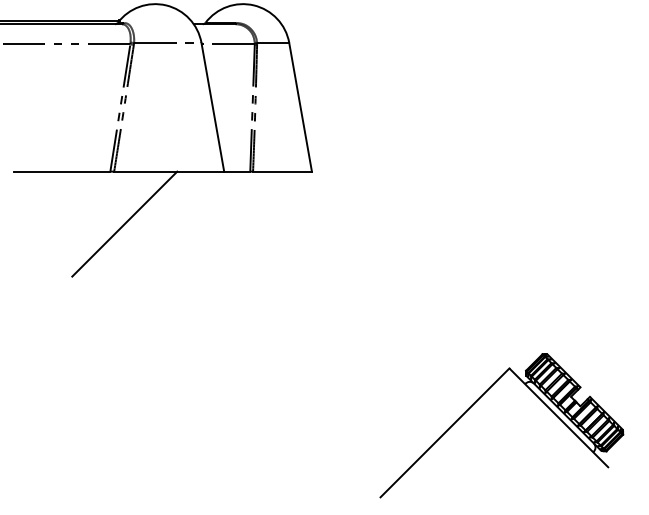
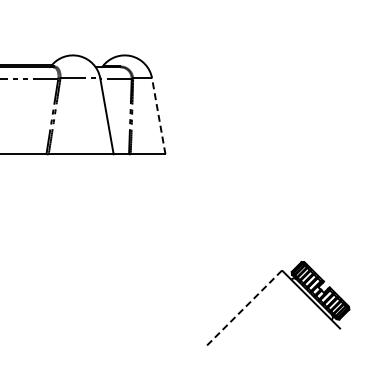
line: (300, 107) -> (158, 116), solid -> dashed
line: (123, 224) -> (54, 185), removed
line: (445, 432) -> (244, 308), solid -> dashed

